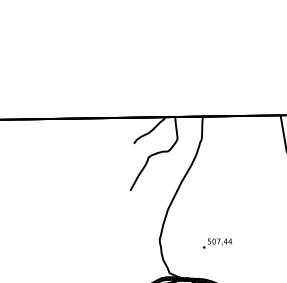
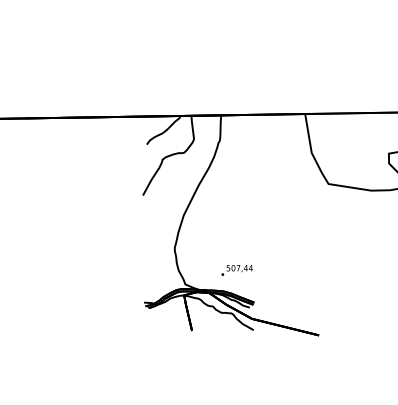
text: (216, 243) -> (236, 270), moved

